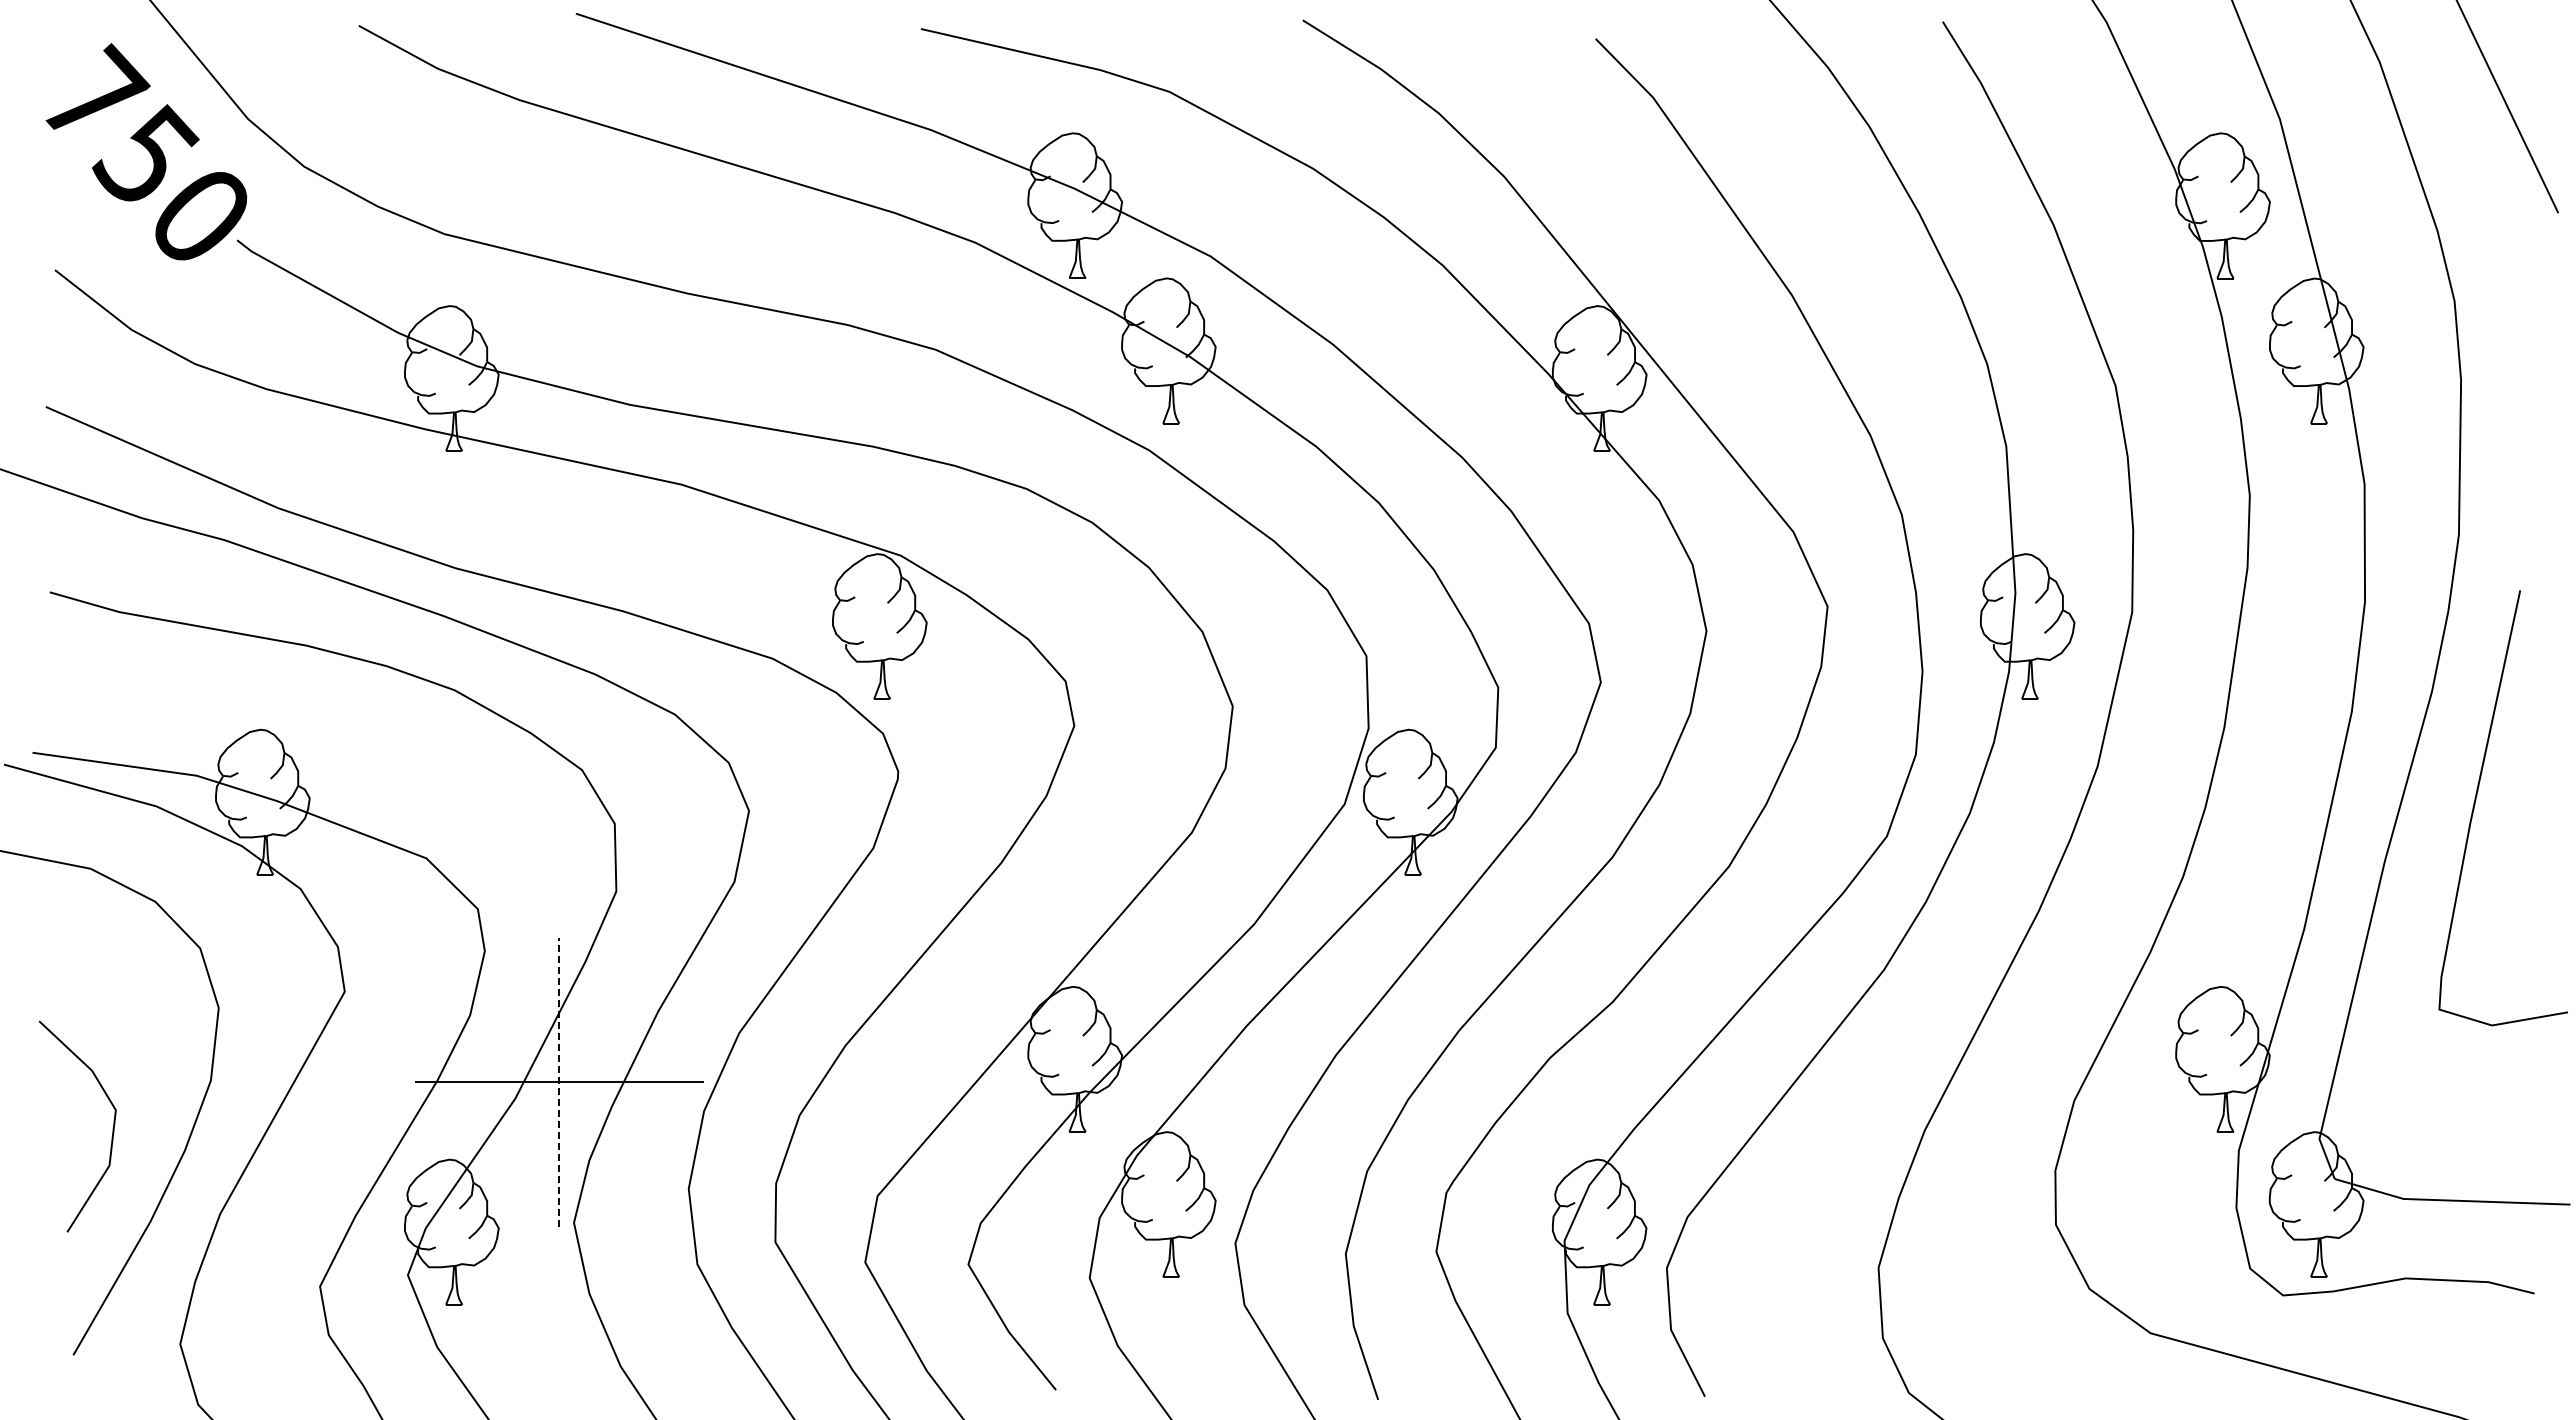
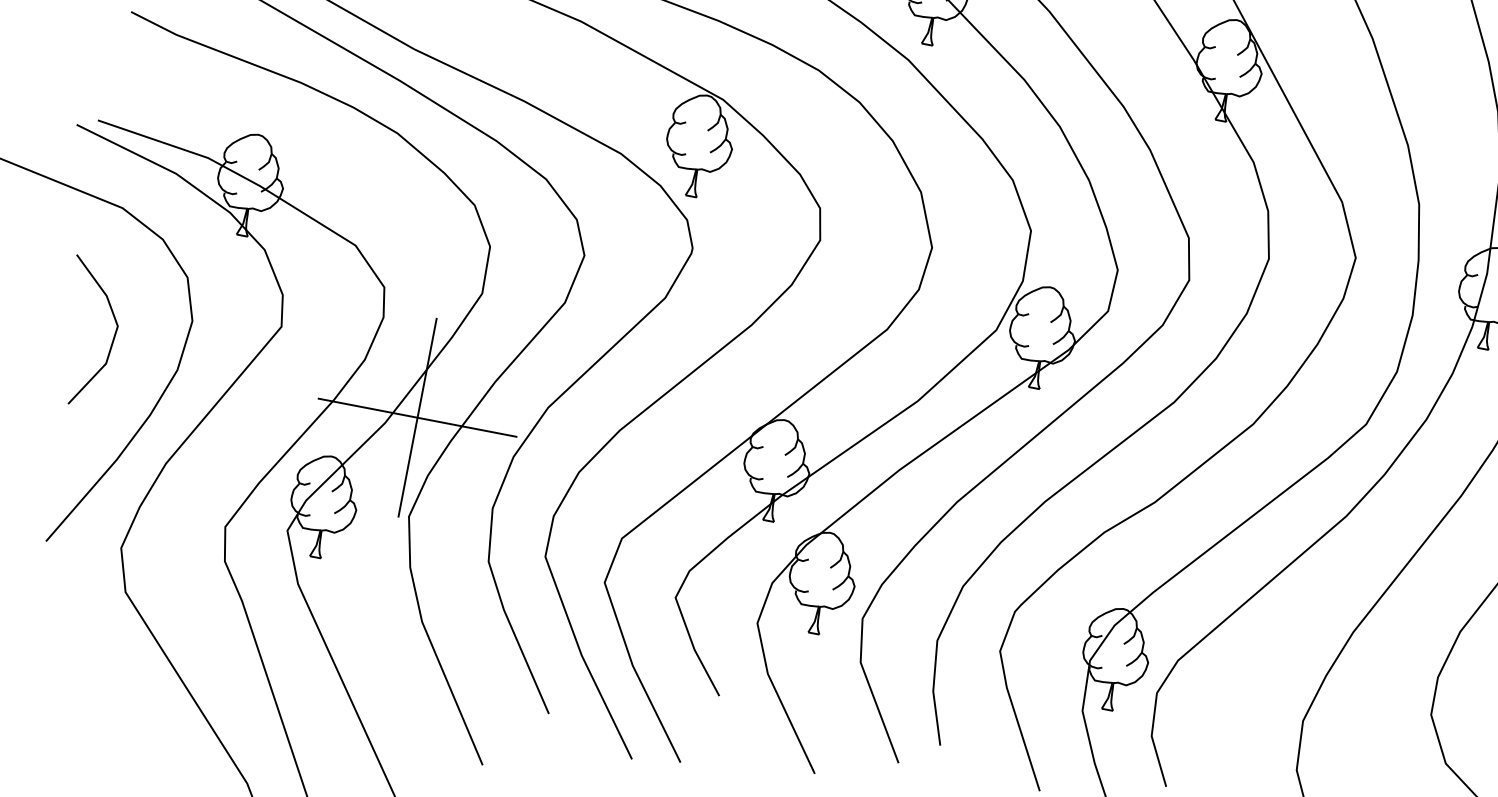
line: (559, 1082) -> (417, 417), dashed -> solid
line: (112, 1128) -> (113, 338), moved

